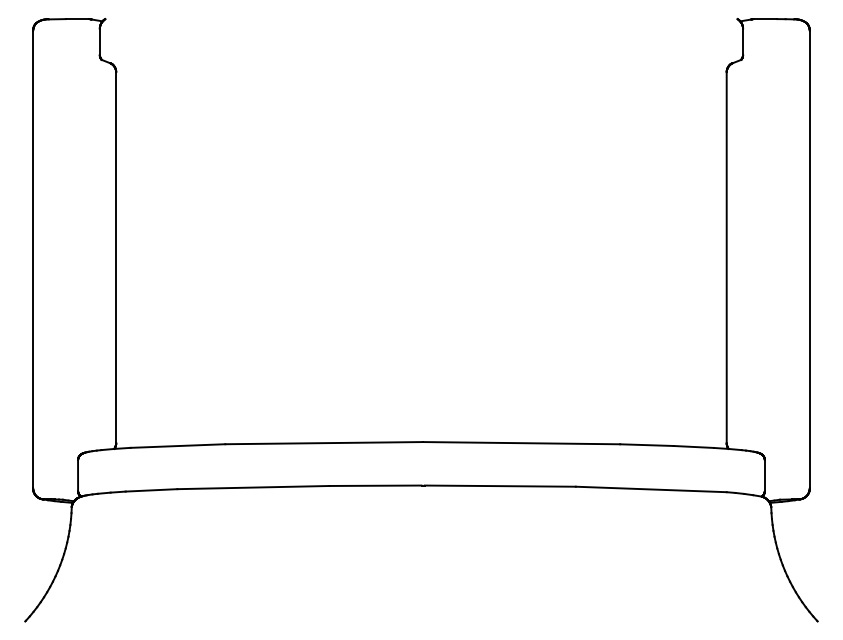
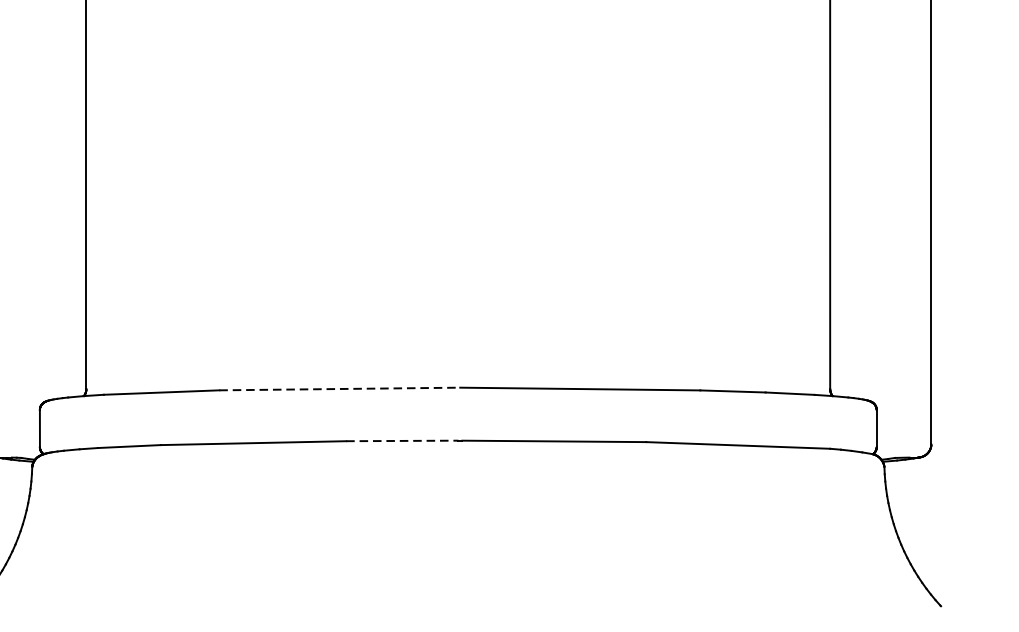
line: (324, 443) -> (340, 389), solid -> dashed
line: (375, 485) -> (402, 440), solid -> dashed

